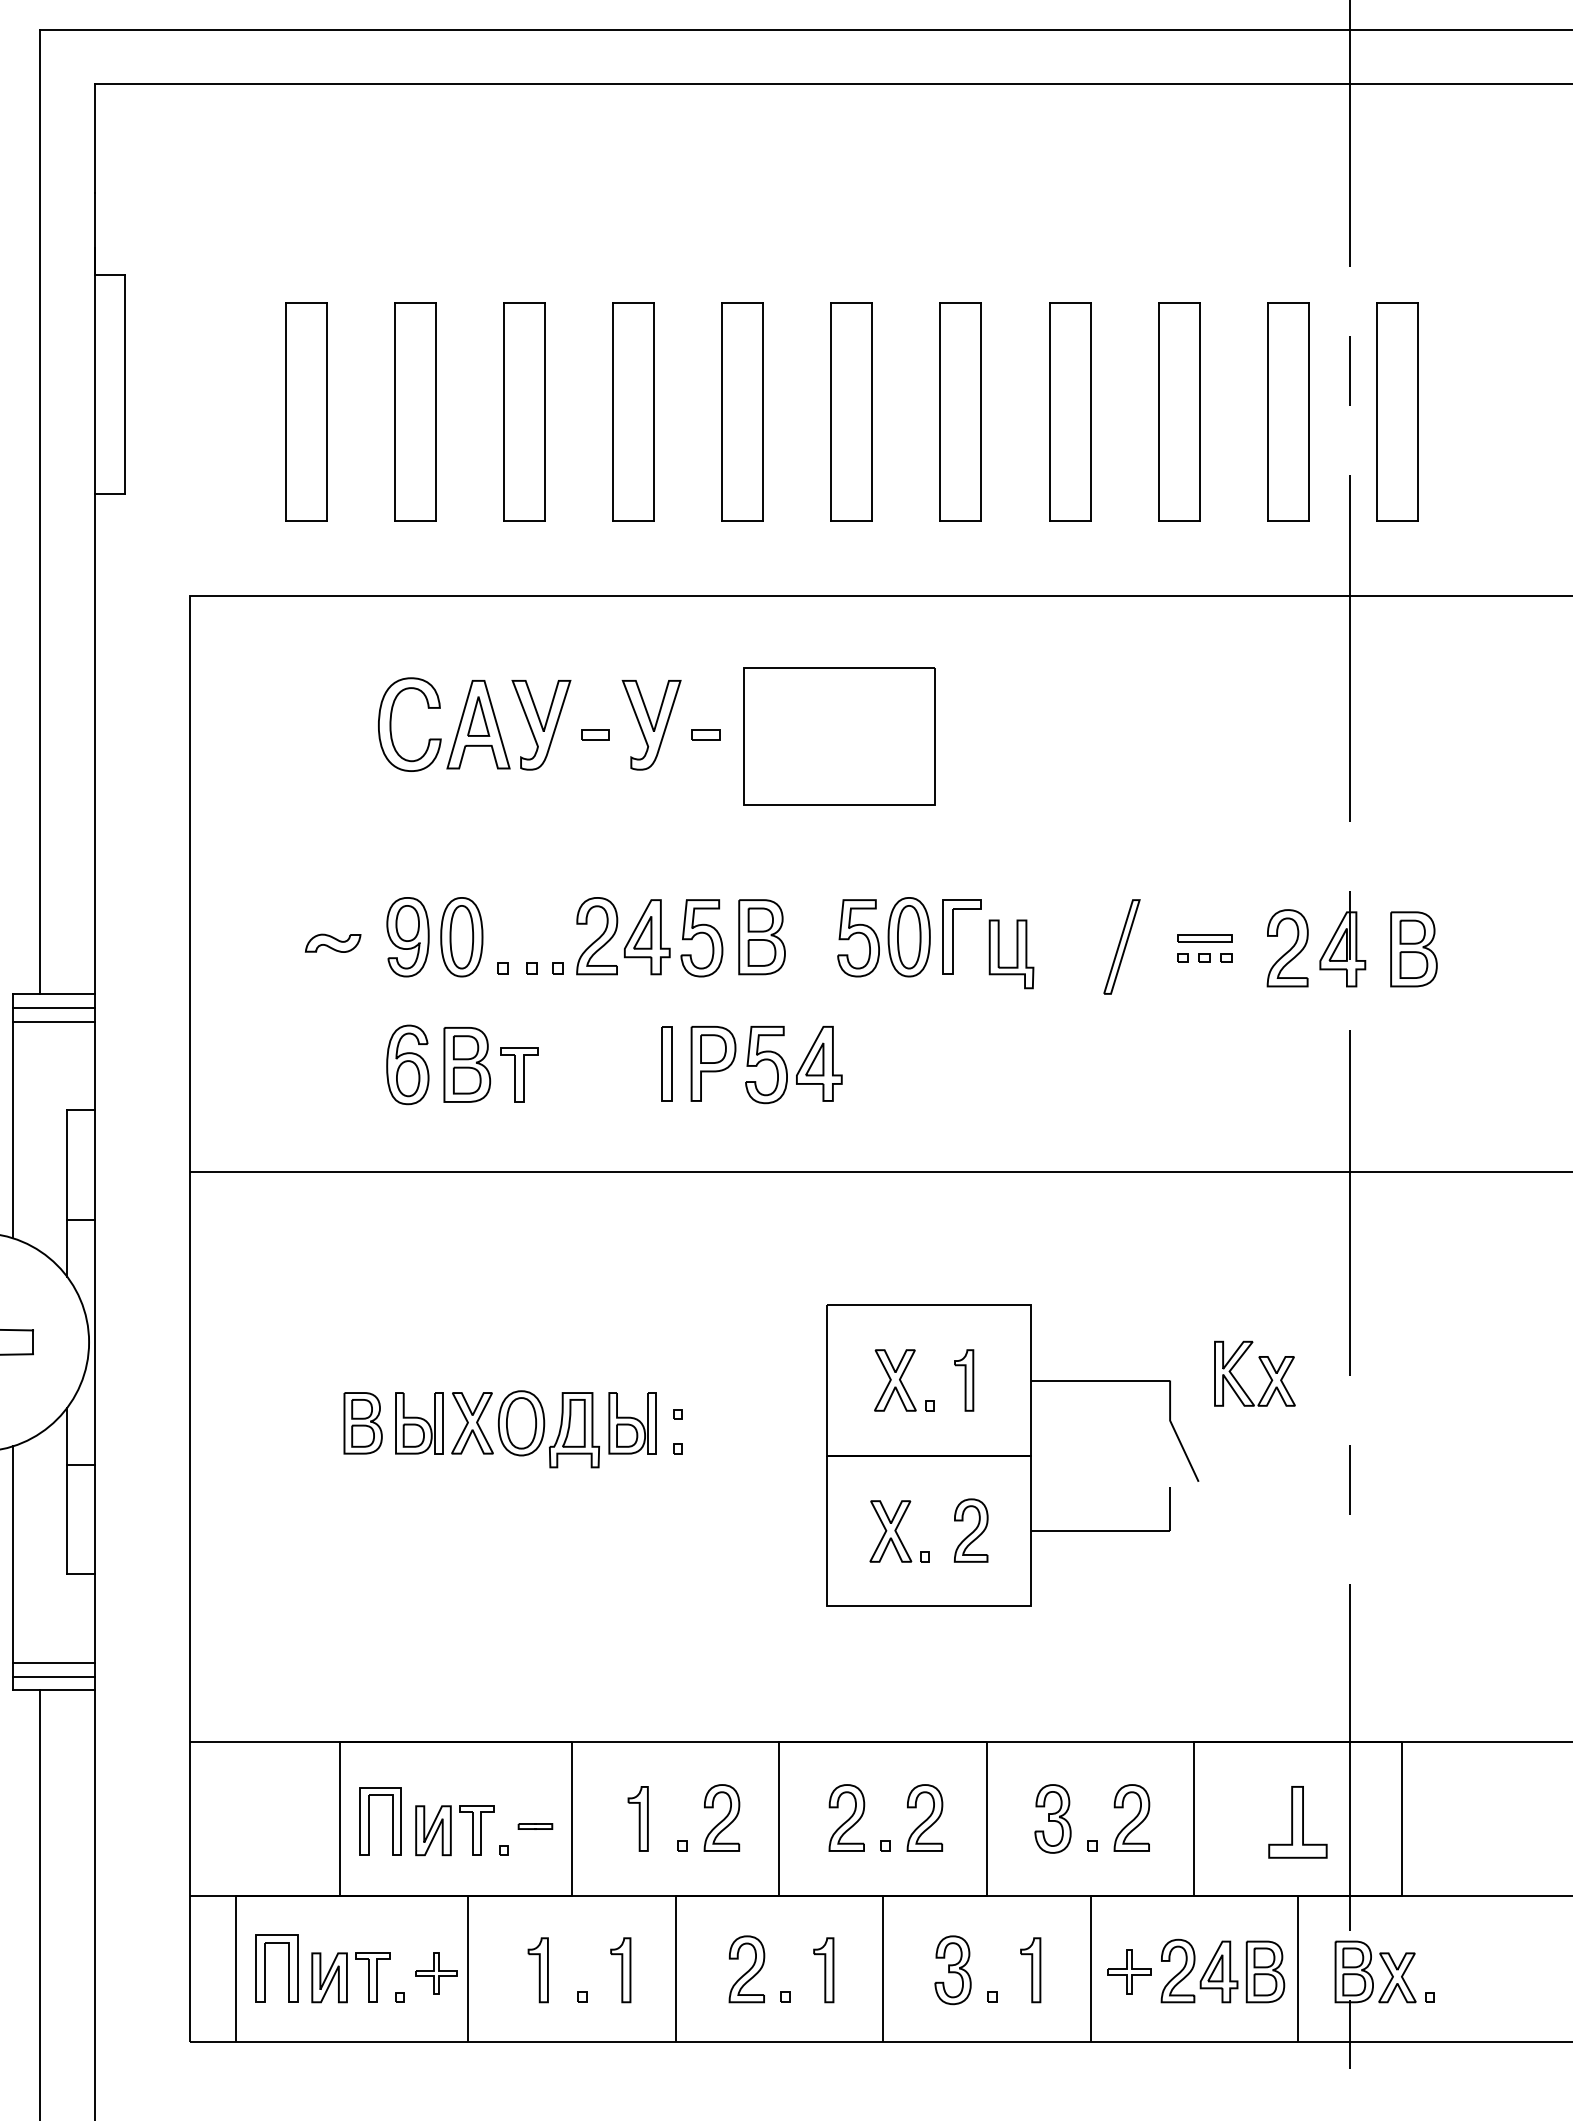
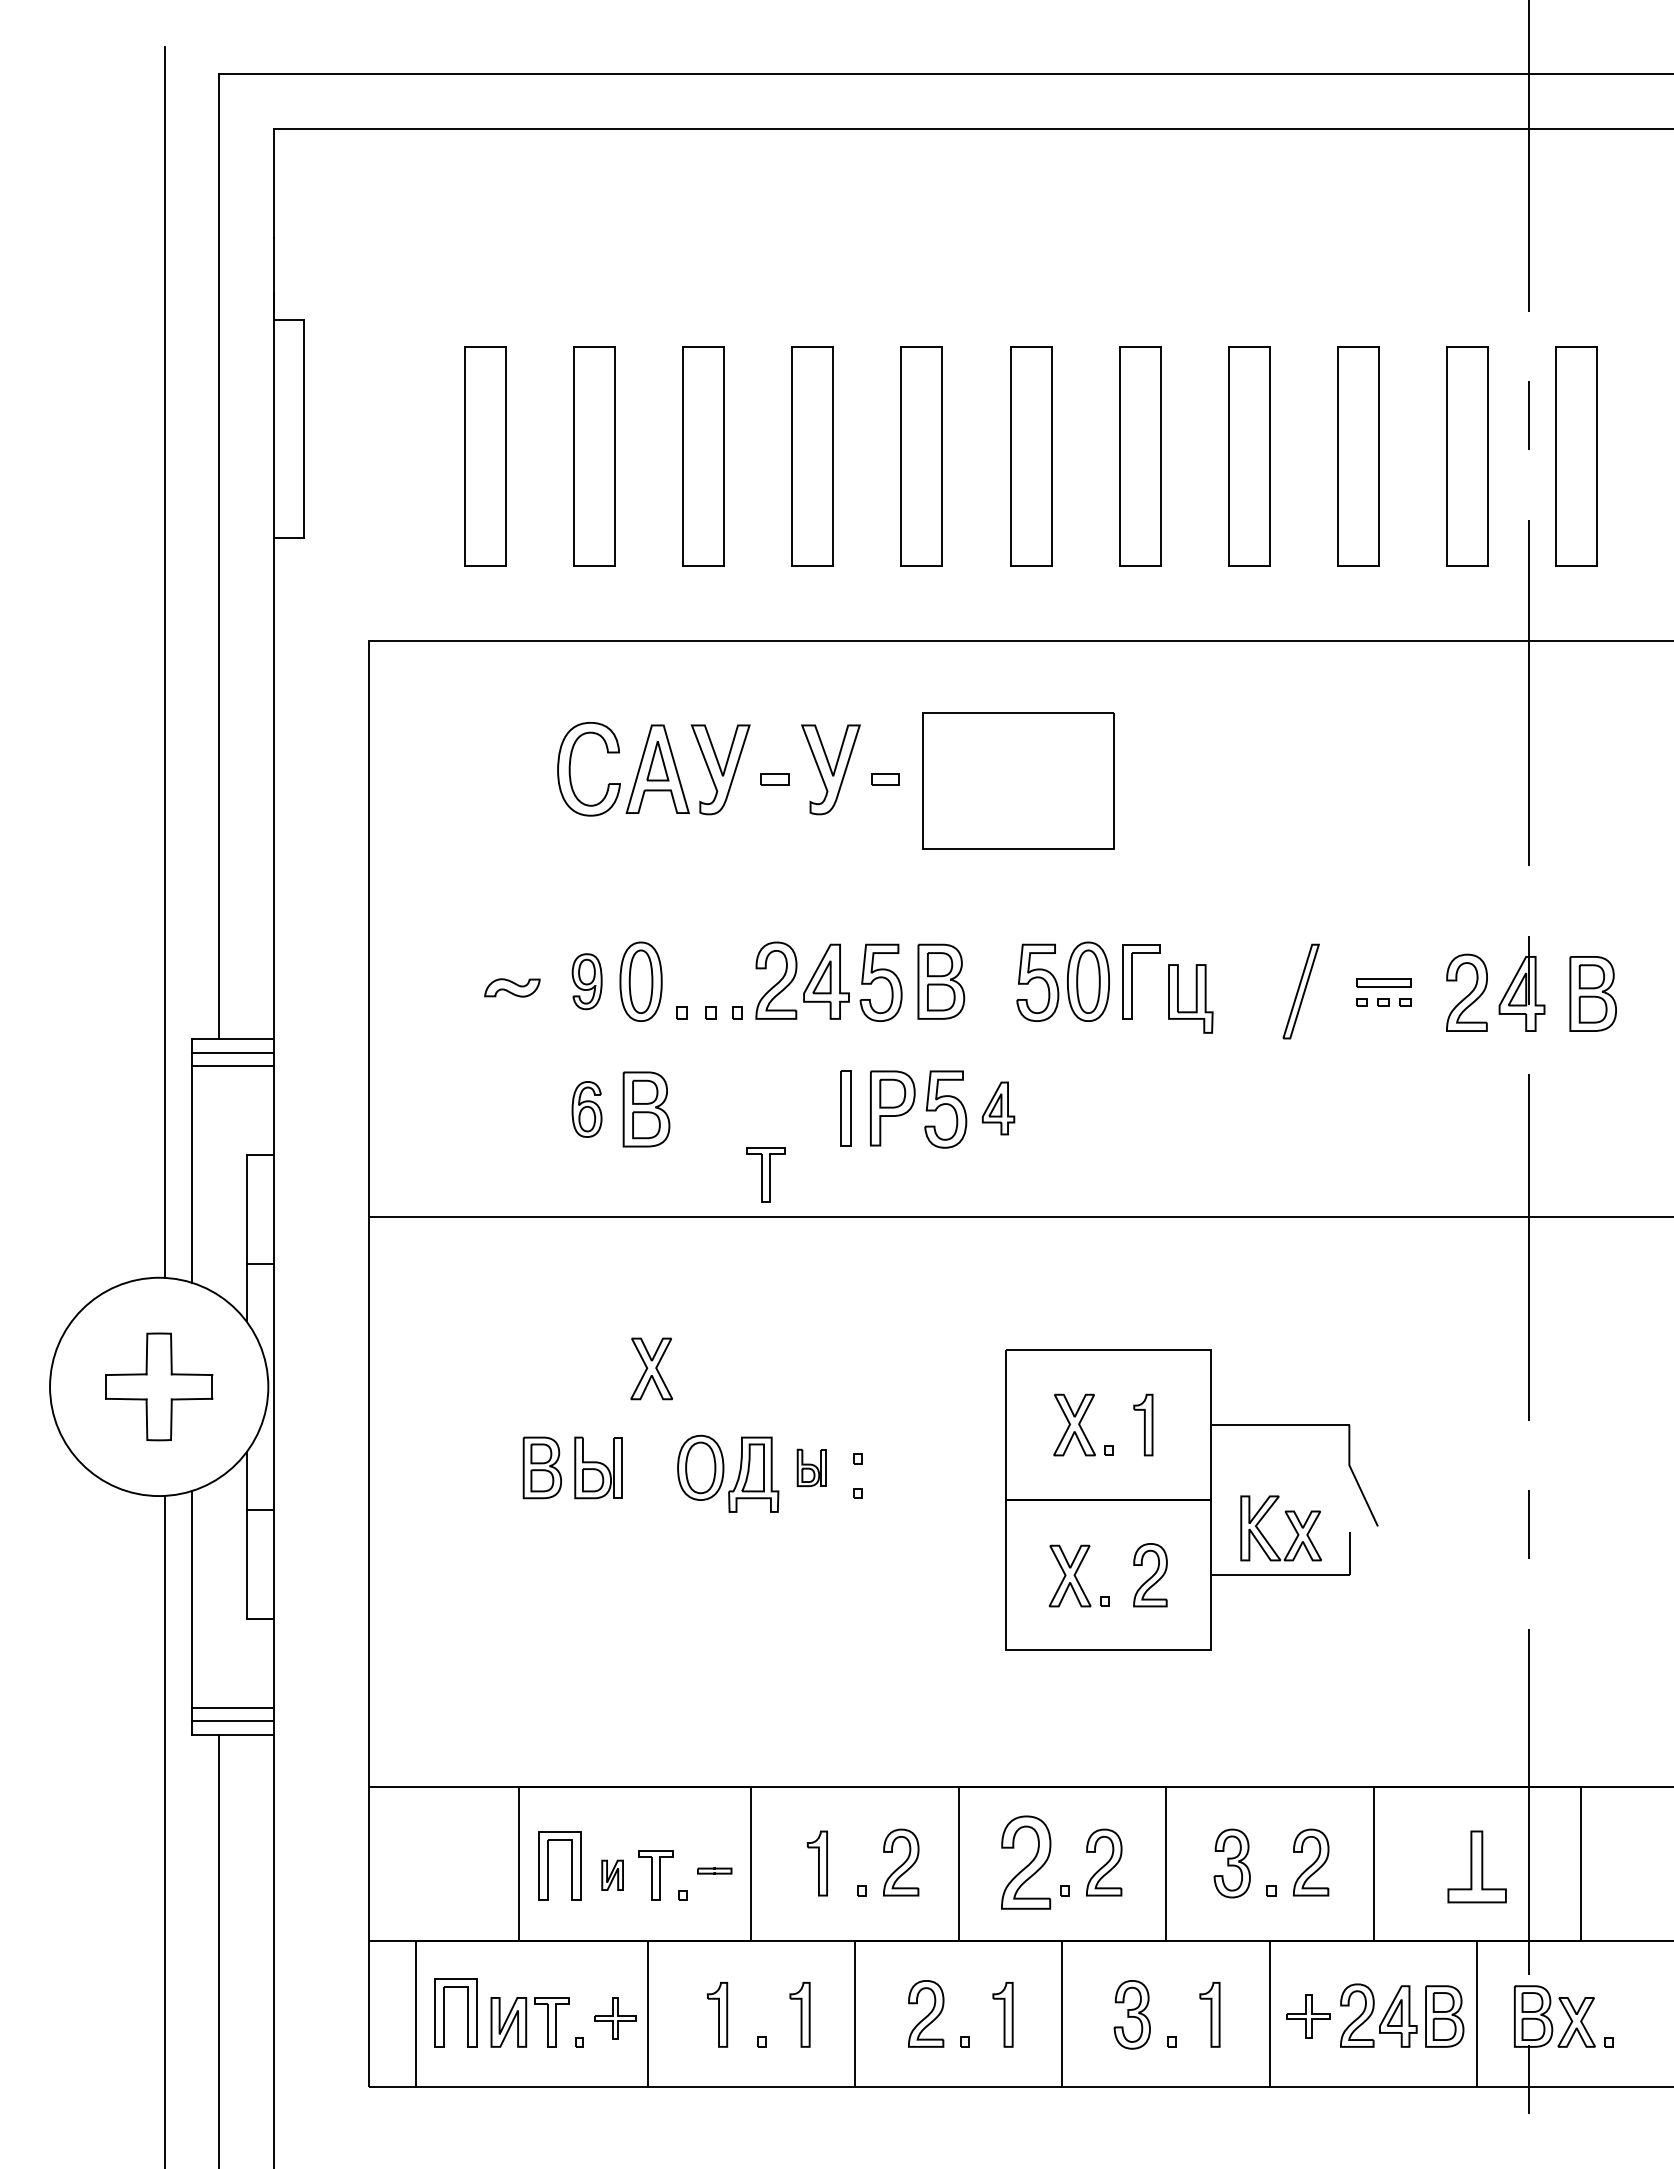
part: (407, 936) -> (586, 981), size x0.7
part: (819, 1063) -> (998, 1108), size x0.7
part: (407, 1064) -> (586, 1109), size x0.7
part: (519, 1074) -> (765, 1174), moved
part: (1263, 1366) -> (1289, 1521), moved
part: (472, 1422) -> (651, 1368), moved
part: (632, 1422) -> (811, 1467), size x0.6
part: (846, 1817) -> (1025, 1862), size x1.4
part: (433, 1830) -> (612, 1875), size x0.6

